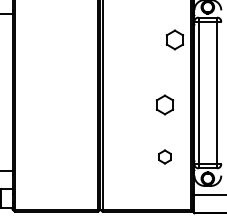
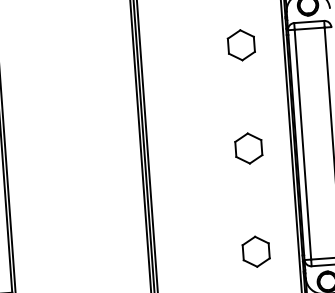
part: (174, 39) -> (240, 44), moved
part: (164, 104) -> (247, 147), moved
part: (164, 156) -> (255, 250), size x1.43

